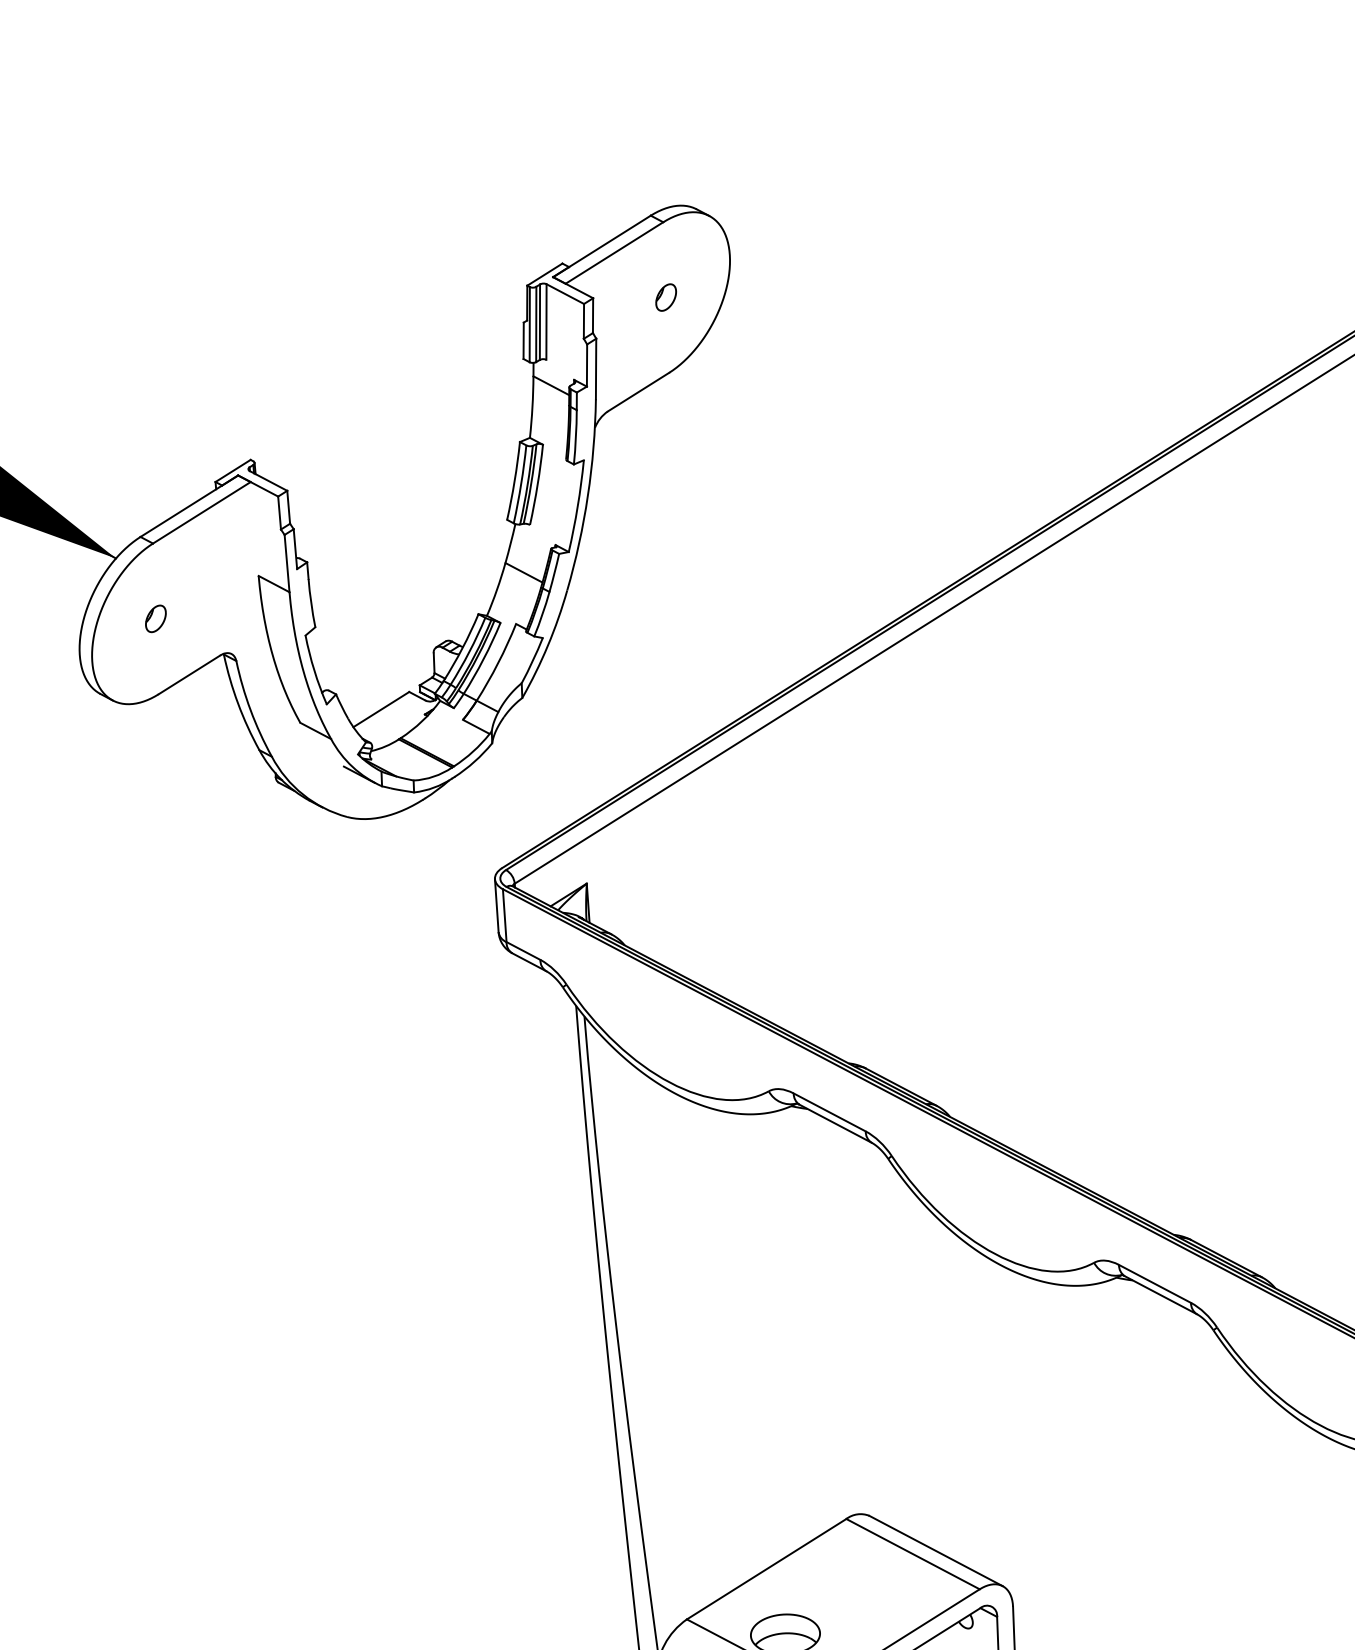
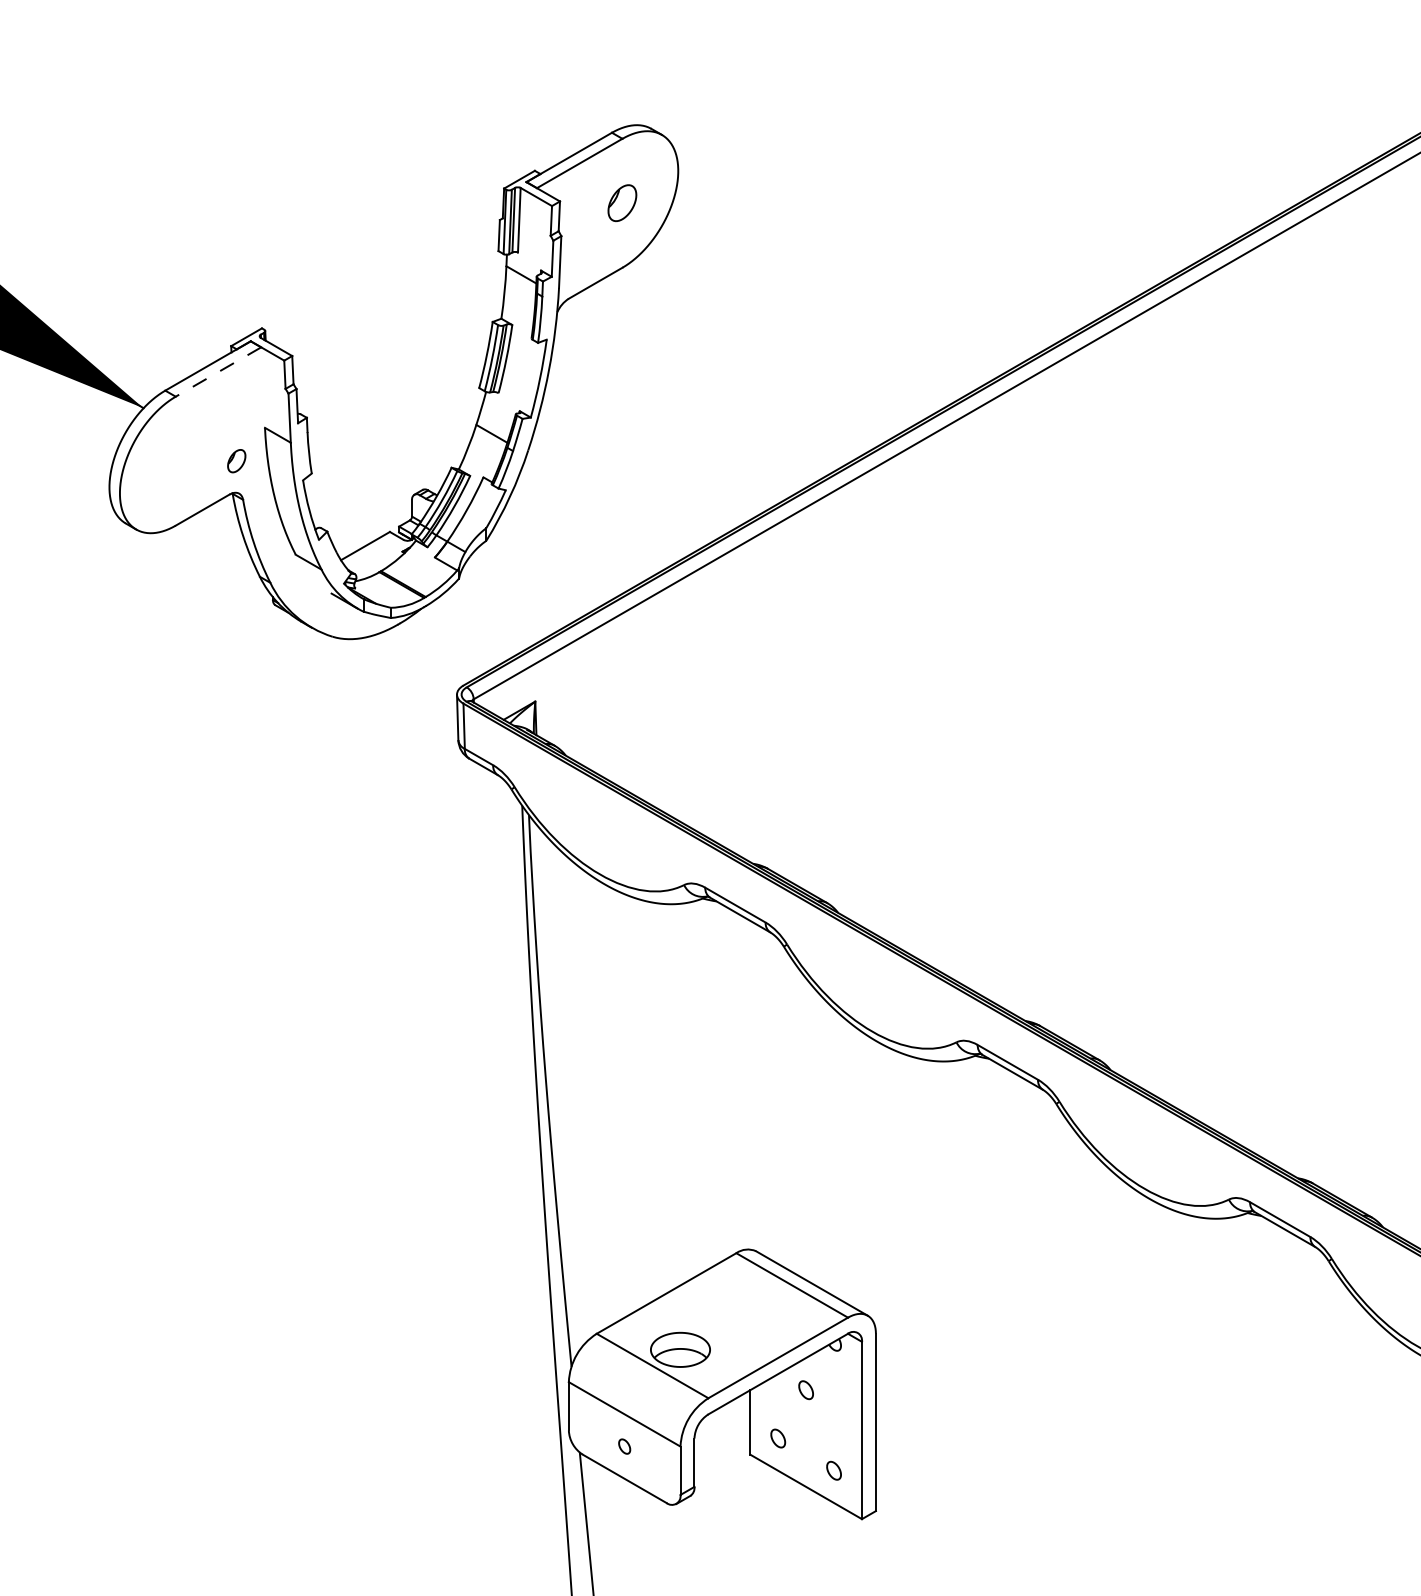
part: (666, 297) -> (622, 203), size x1.6
line: (201, 513) -> (218, 372), solid -> dashed
part: (155, 619) -> (236, 461), moved

